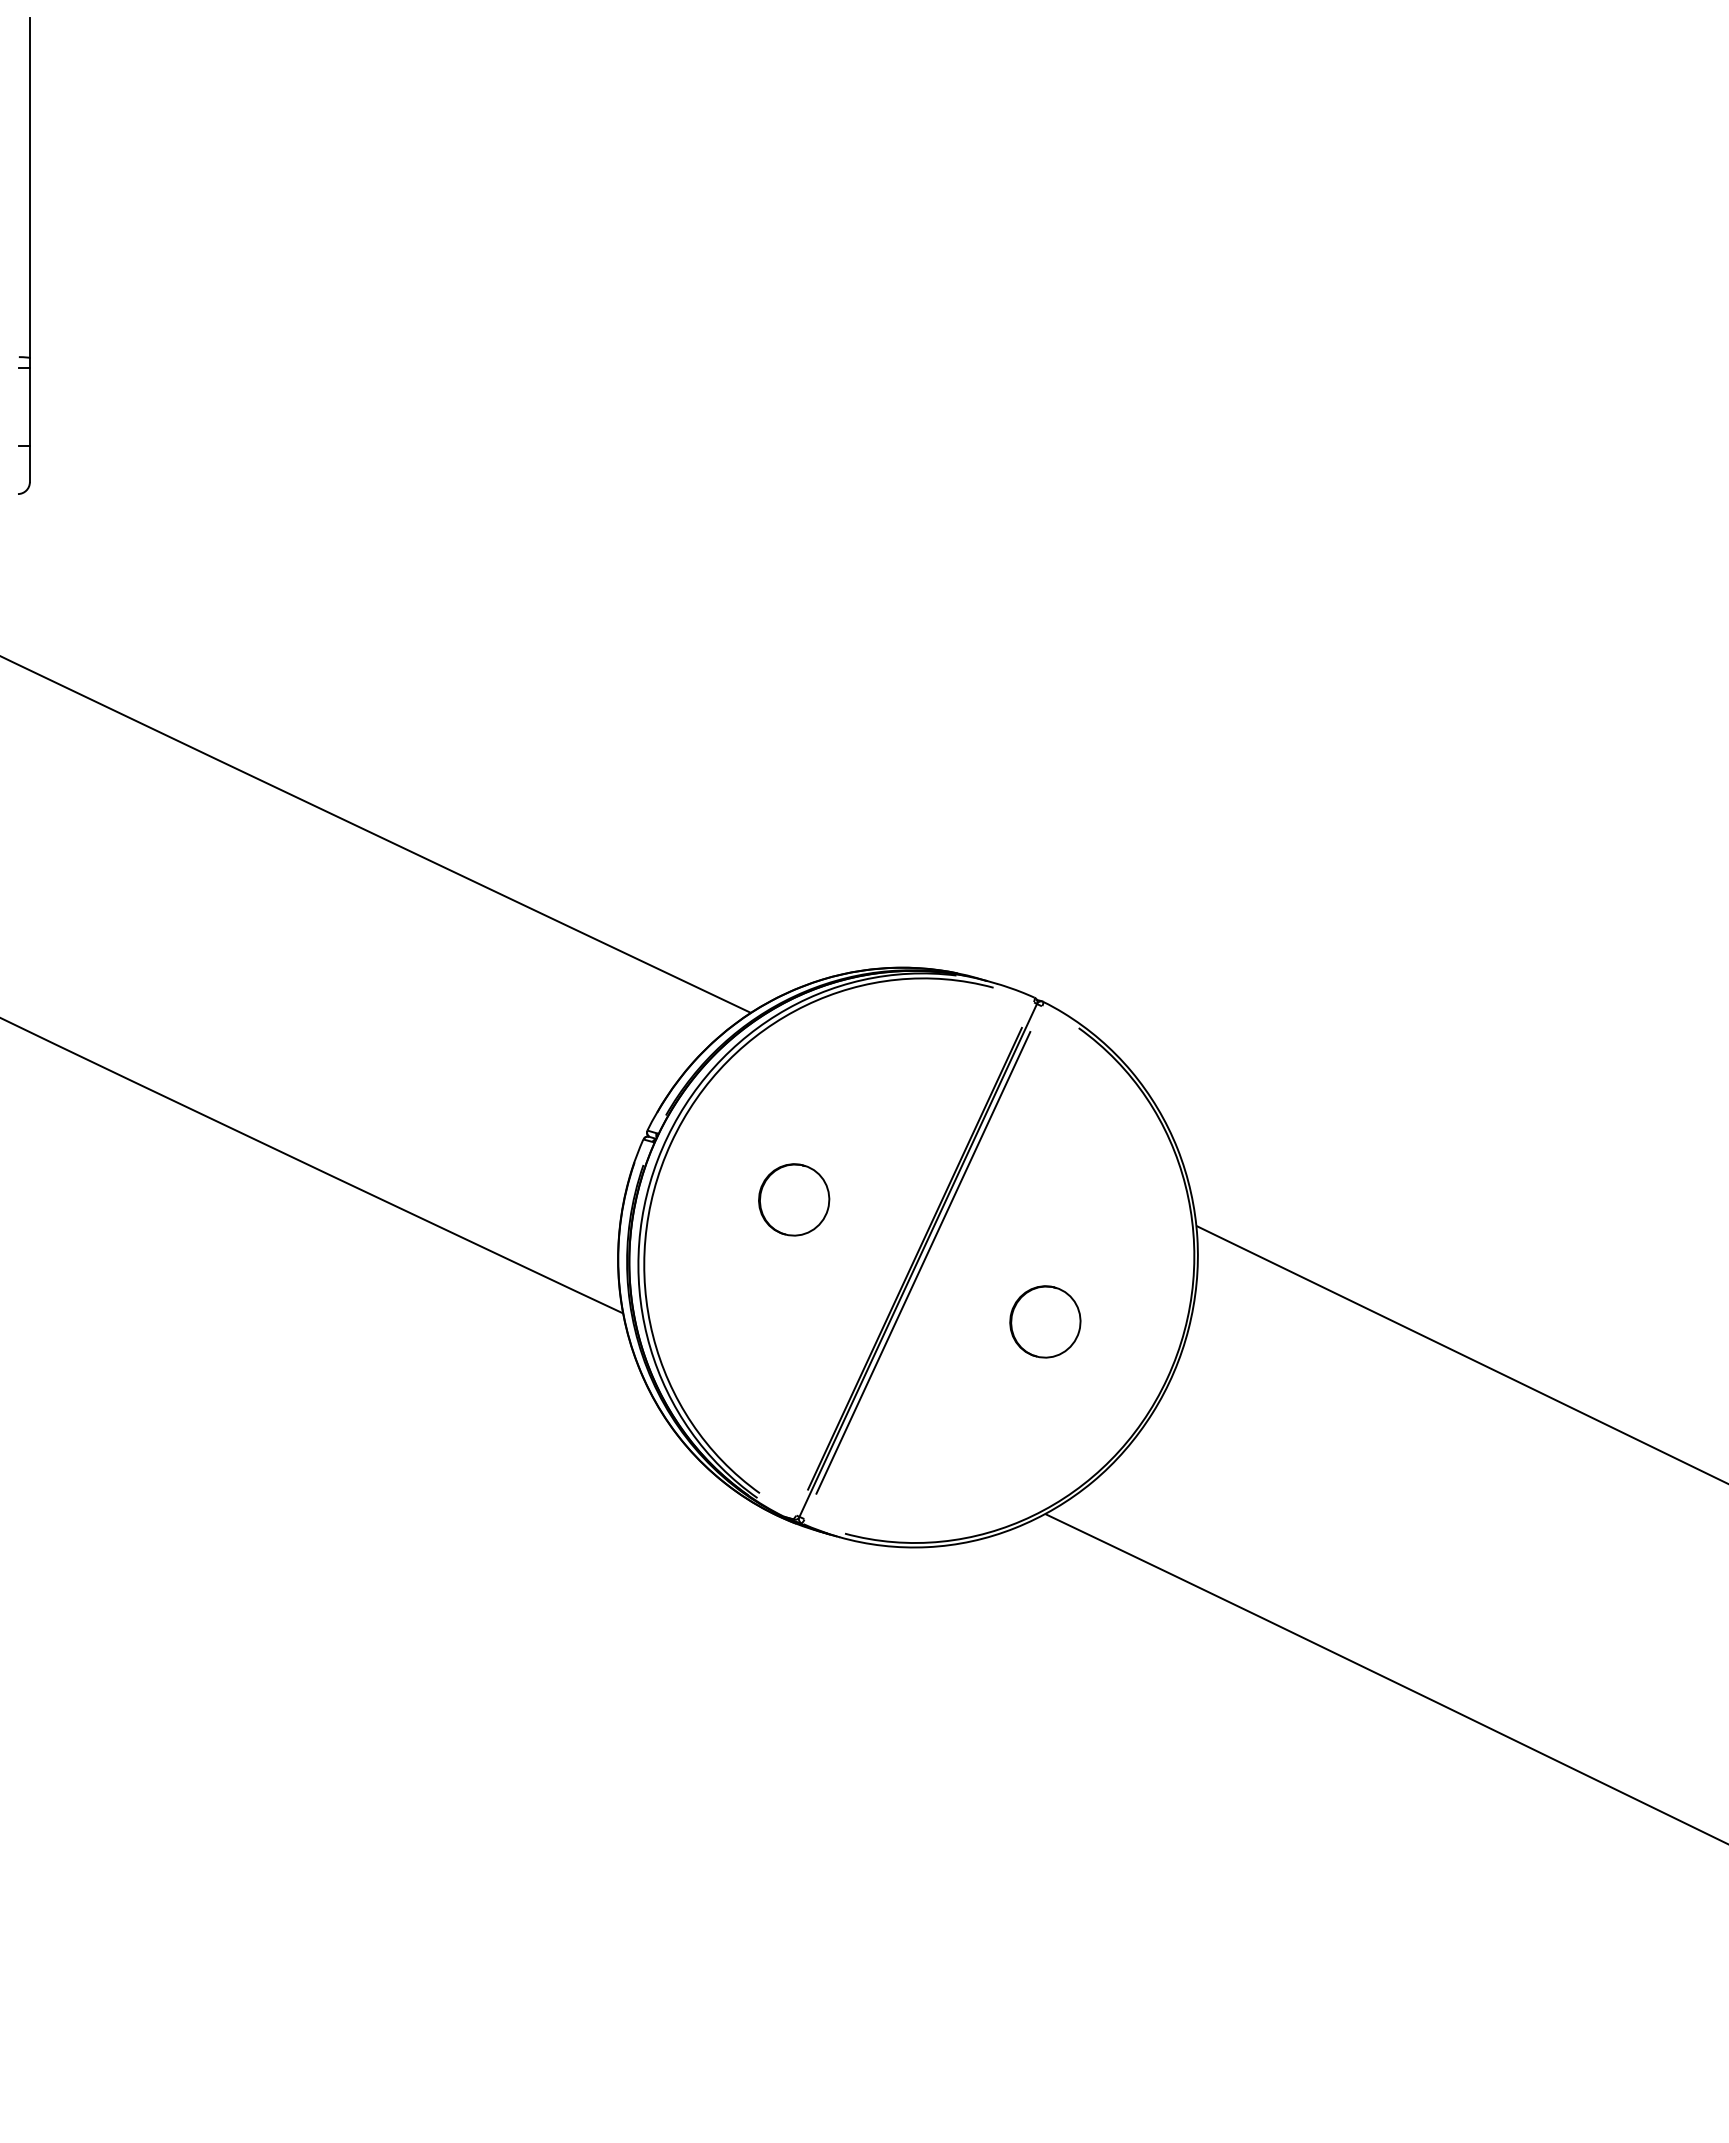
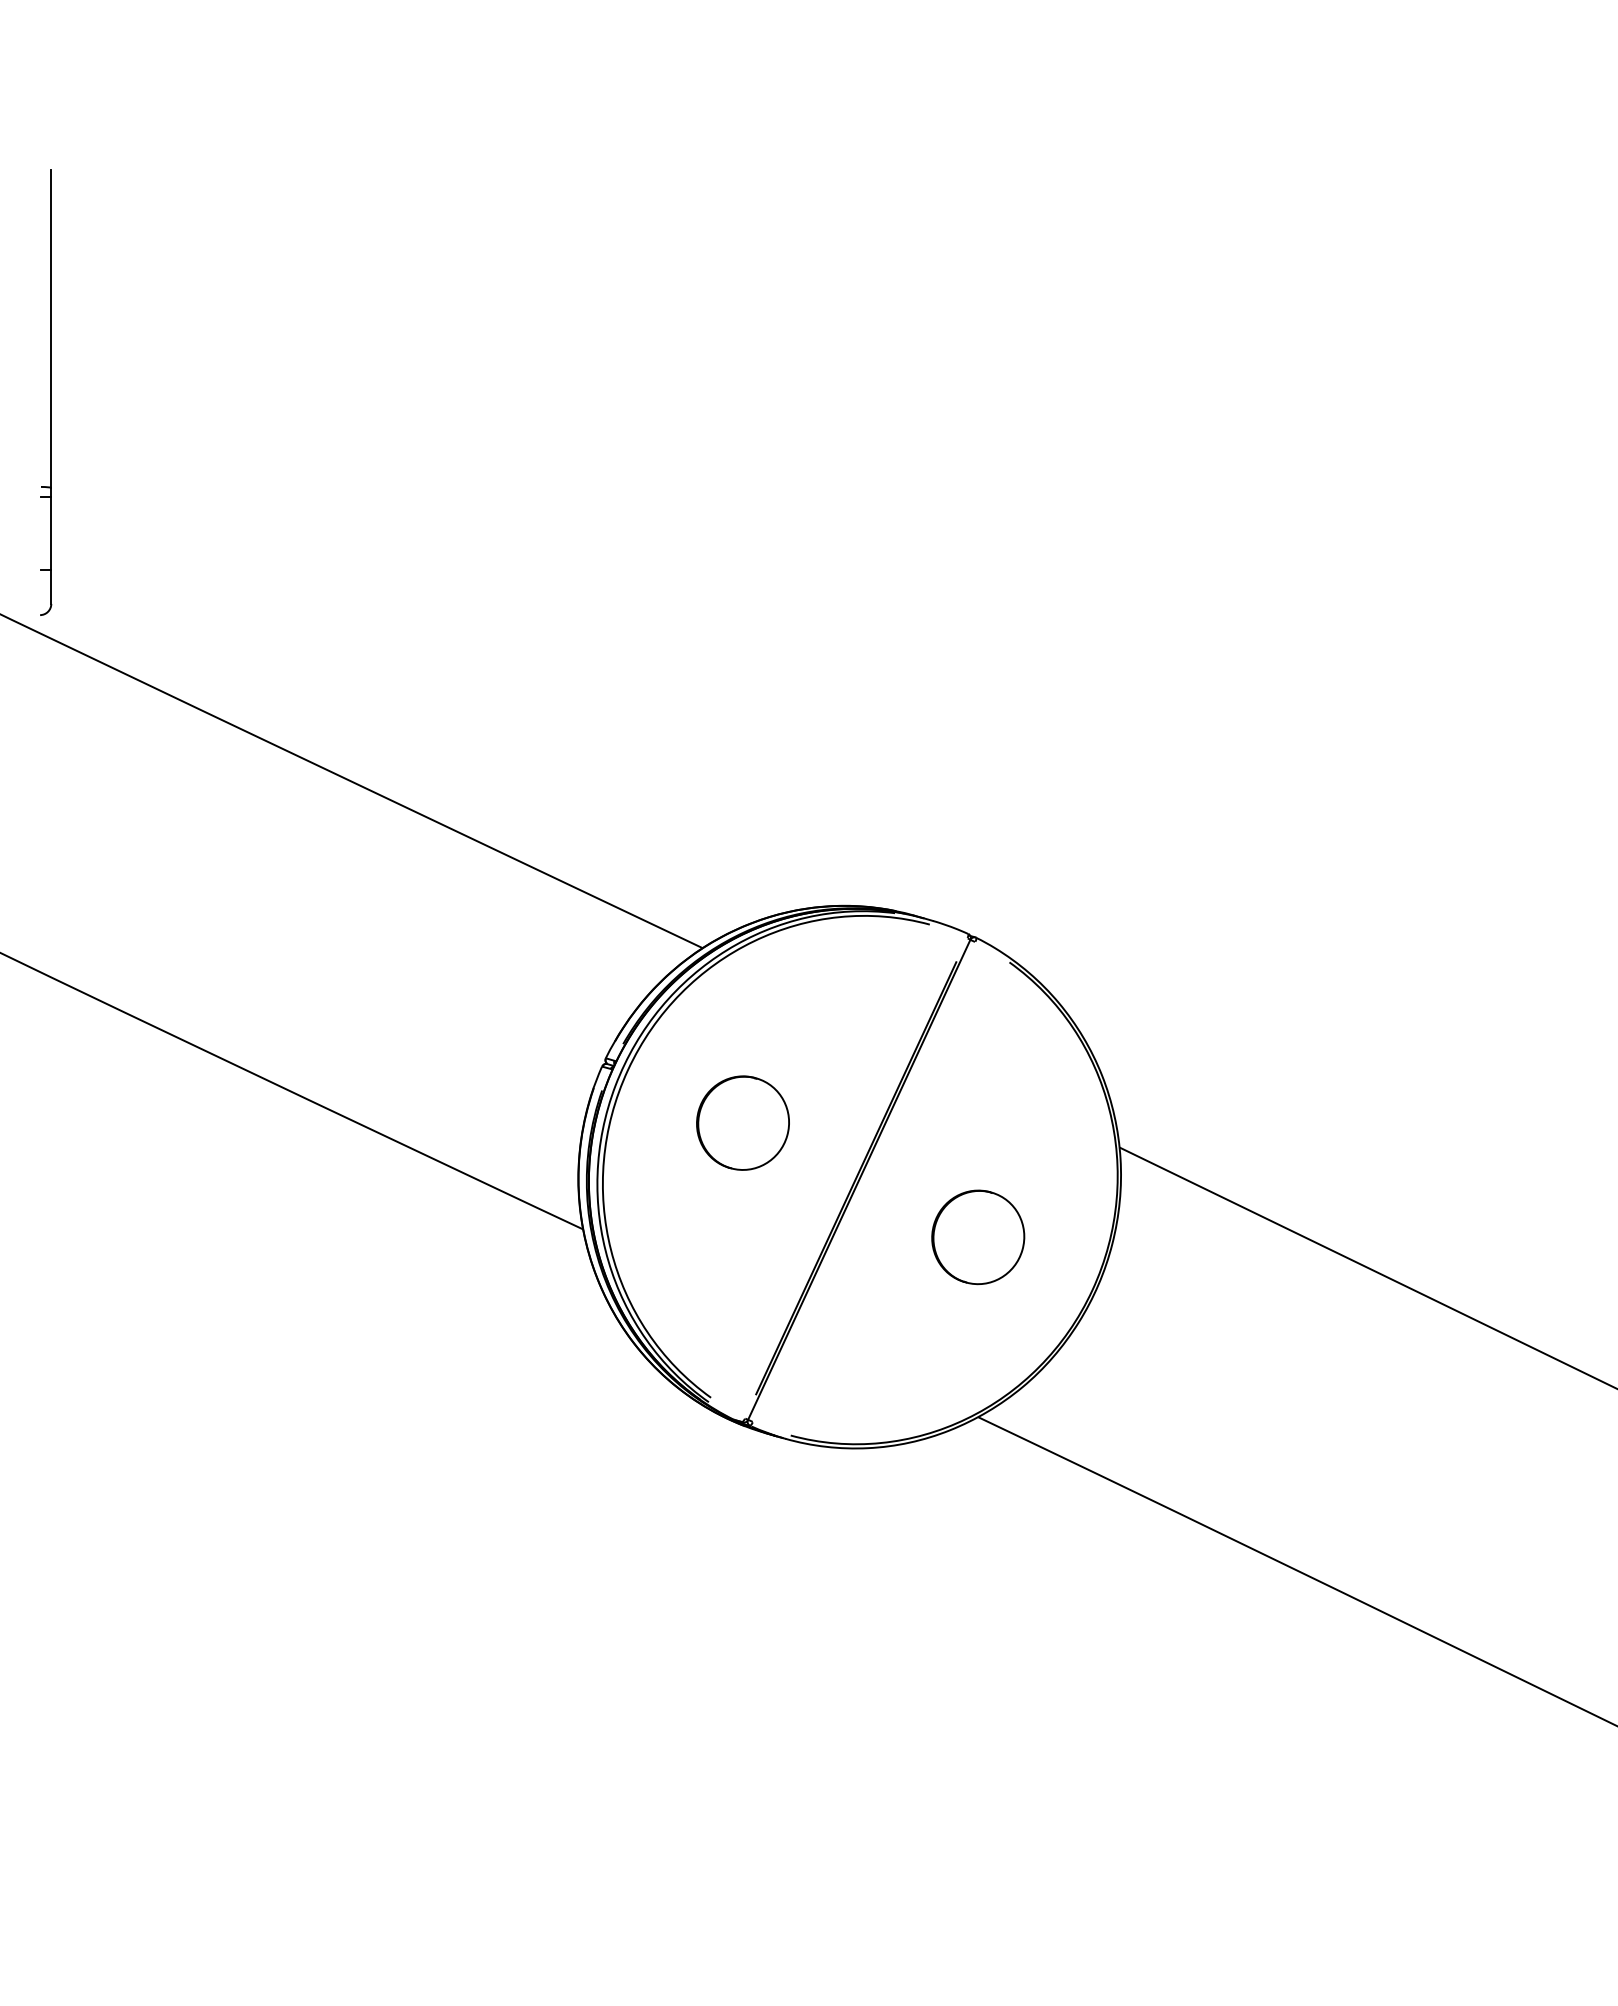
part: (24, 255) -> (46, 391), moved
part: (794, 1199) -> (743, 1122), size x1.4
line: (923, 1262) -> (864, 1181), removed
part: (1045, 1321) -> (978, 1236), size x1.4

